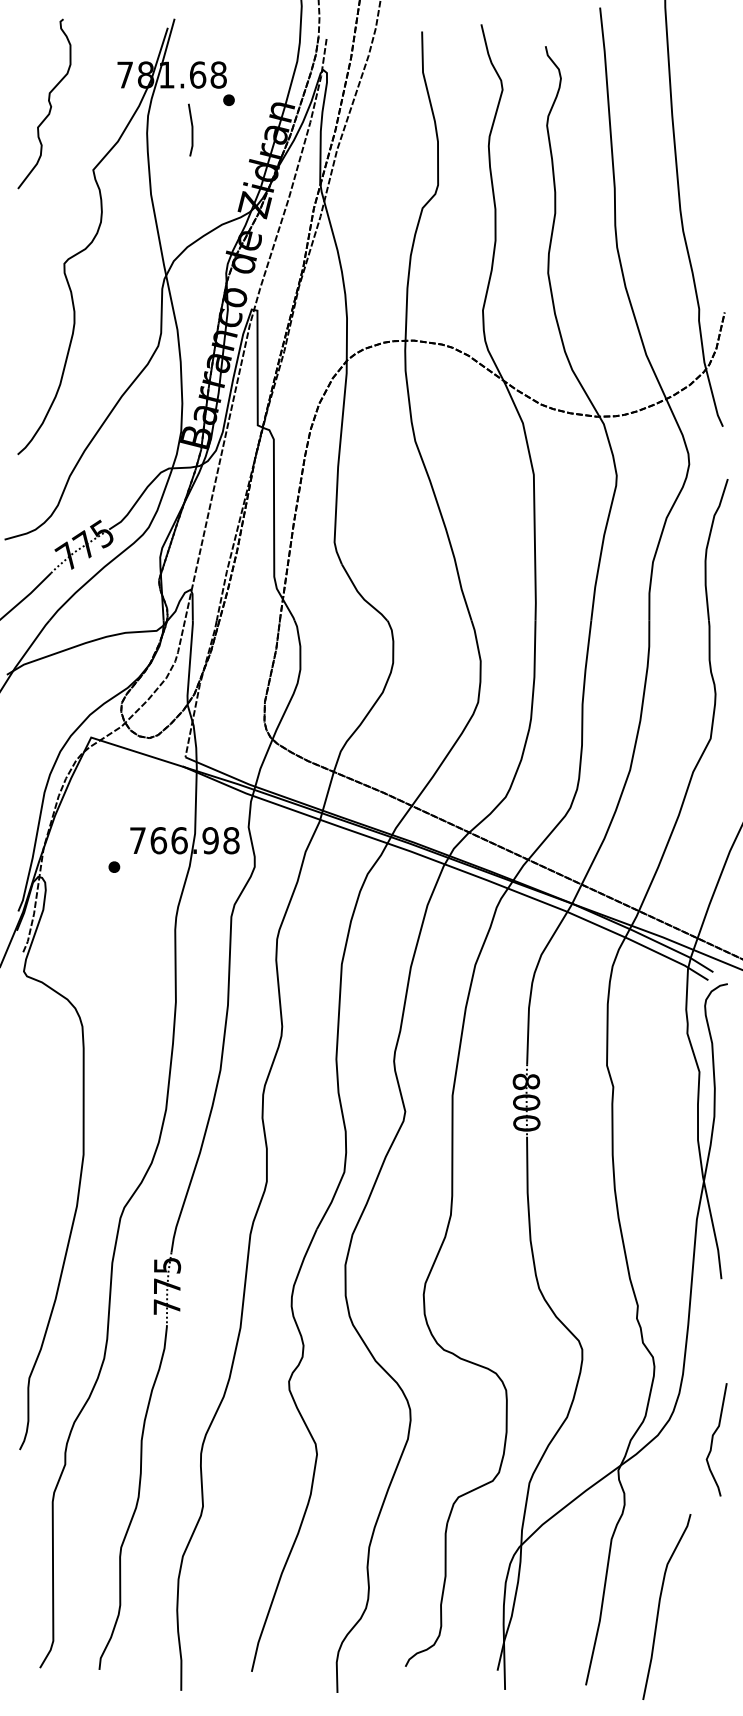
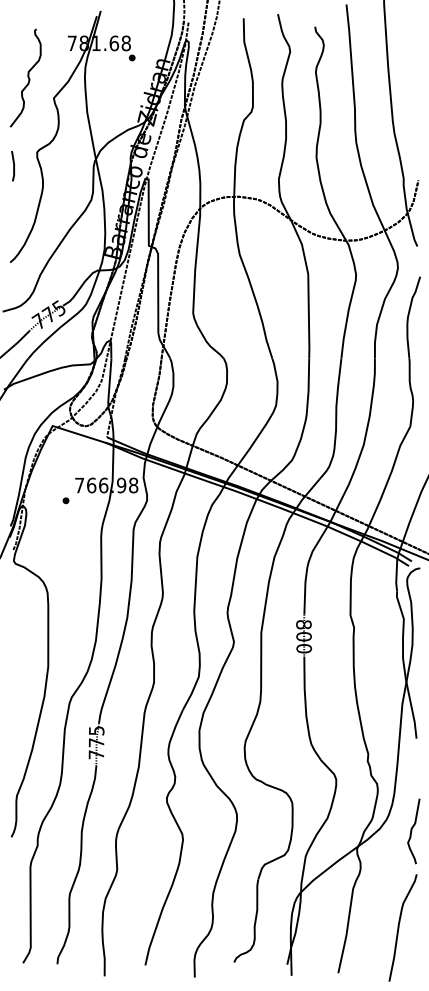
curve: (47, 102) -> (27, 77), moved
line: (191, 130) -> (13, 166), moved
curve: (660, 1606) -> (399, 927), moved

